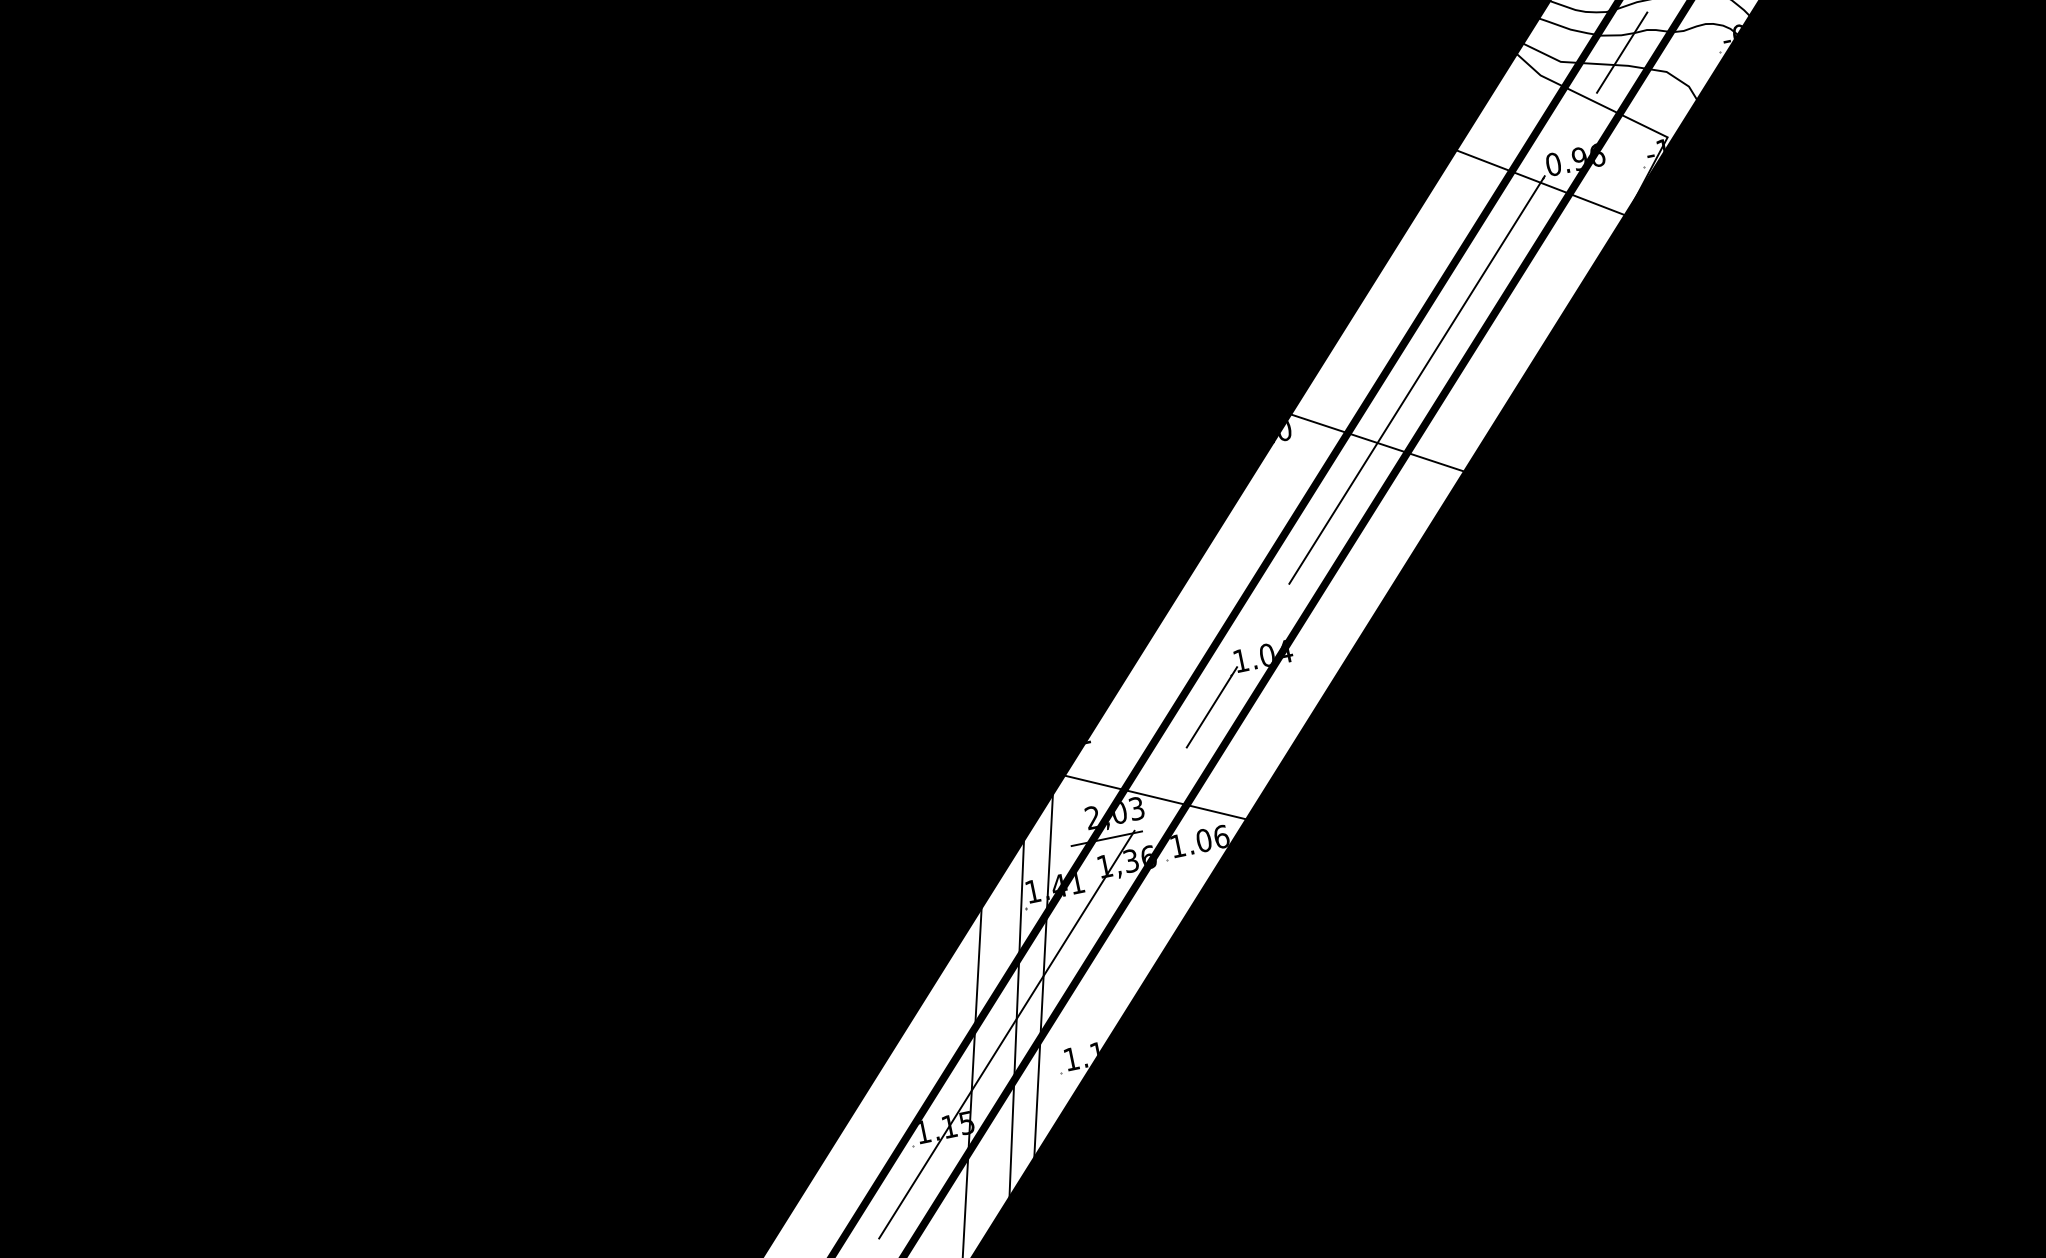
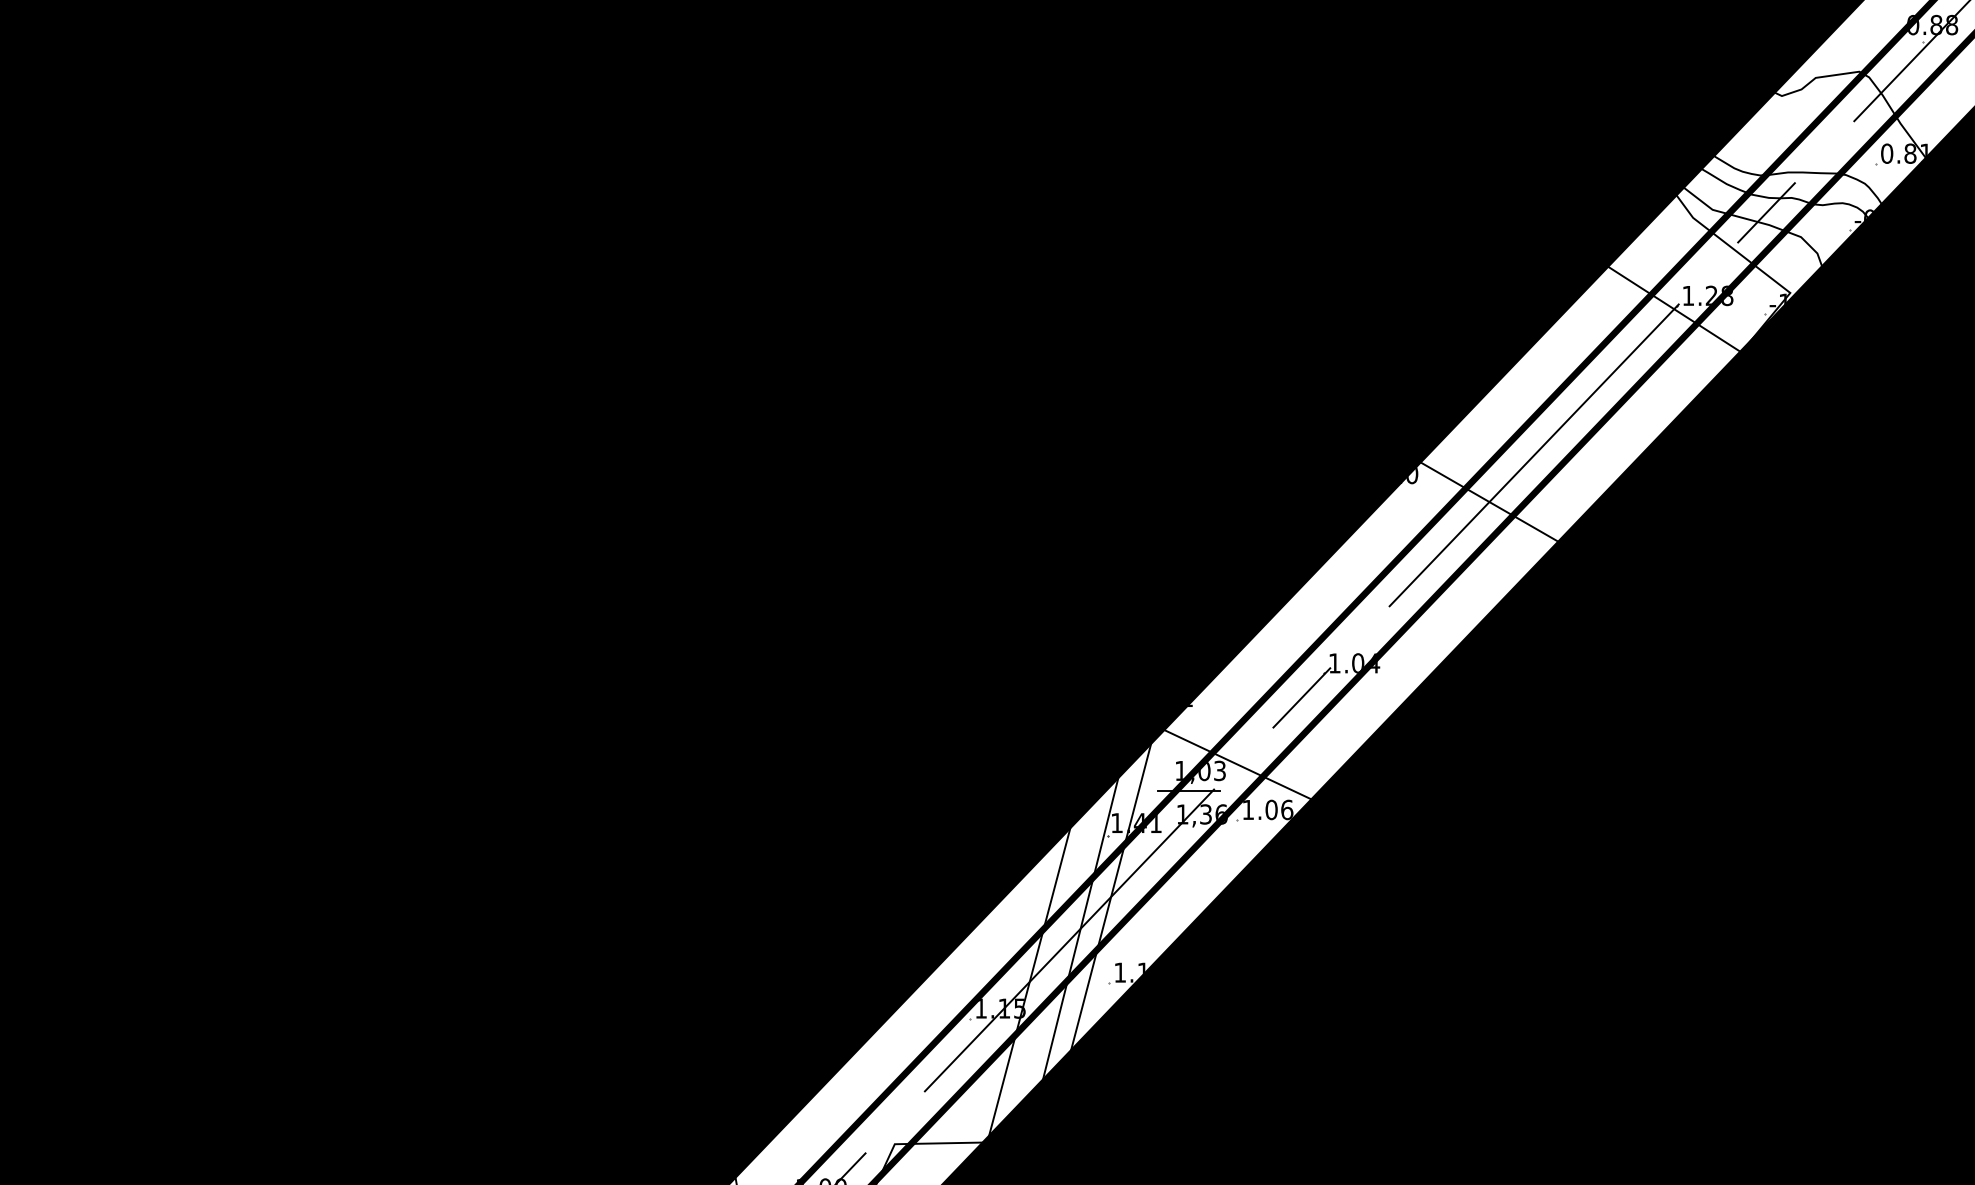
text: (1574, 159) -> (1707, 295), 0.96 -> 1.28
text: (1092, 817) -> (1180, 770), 2,03 -> 1,03

